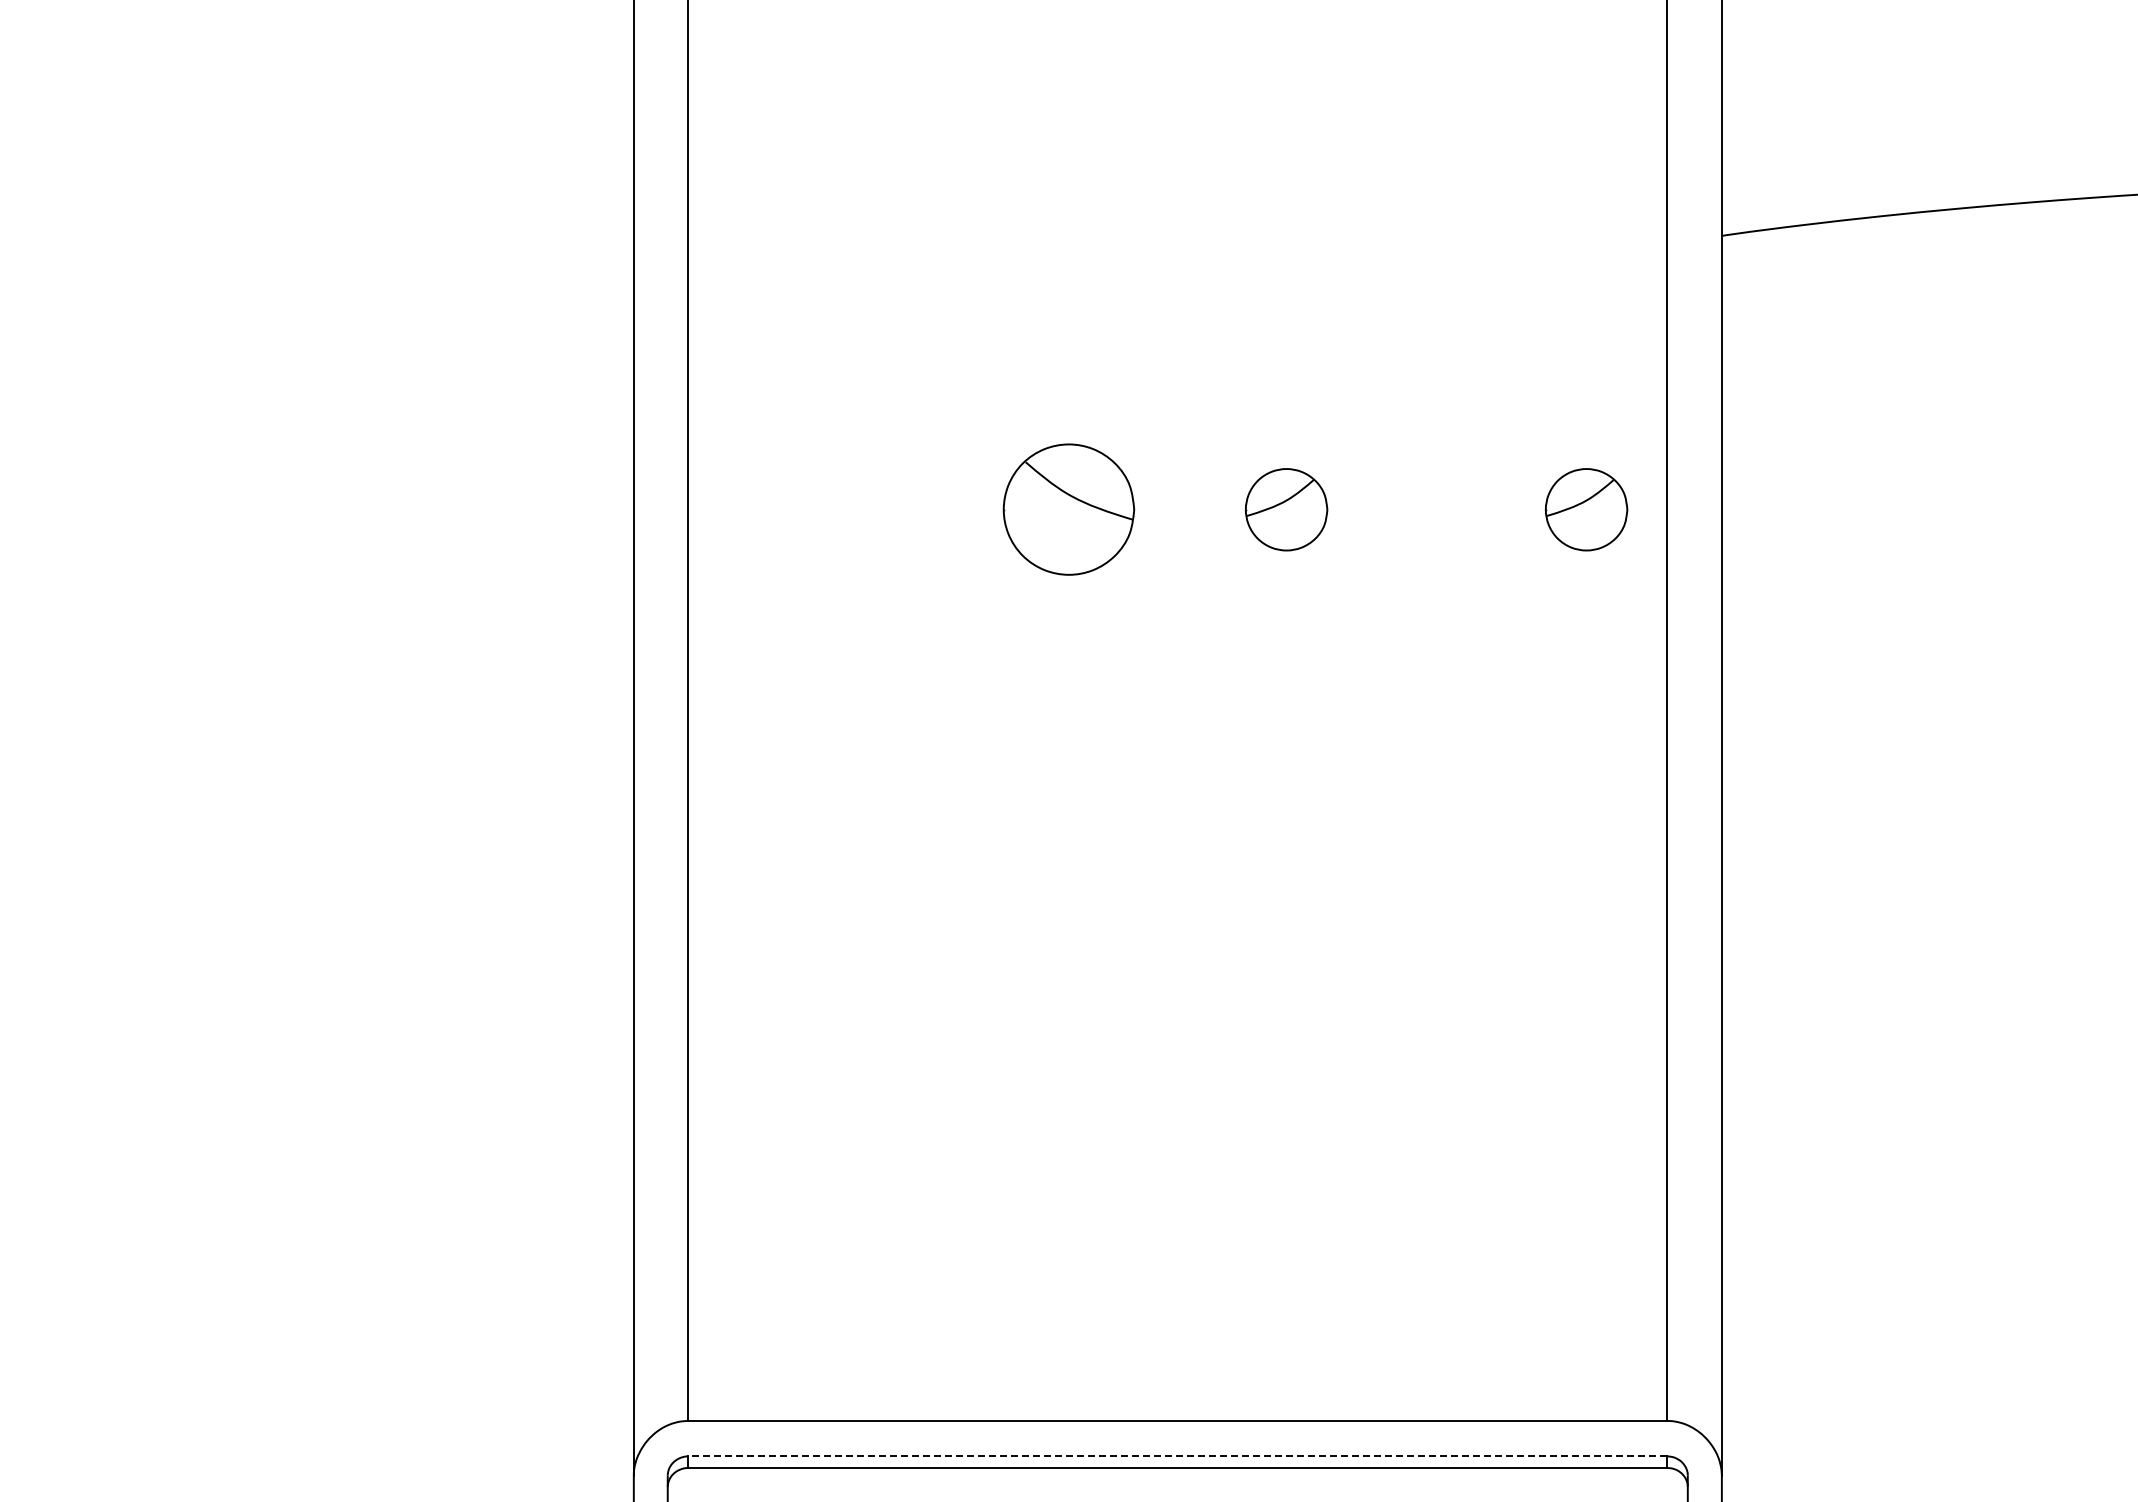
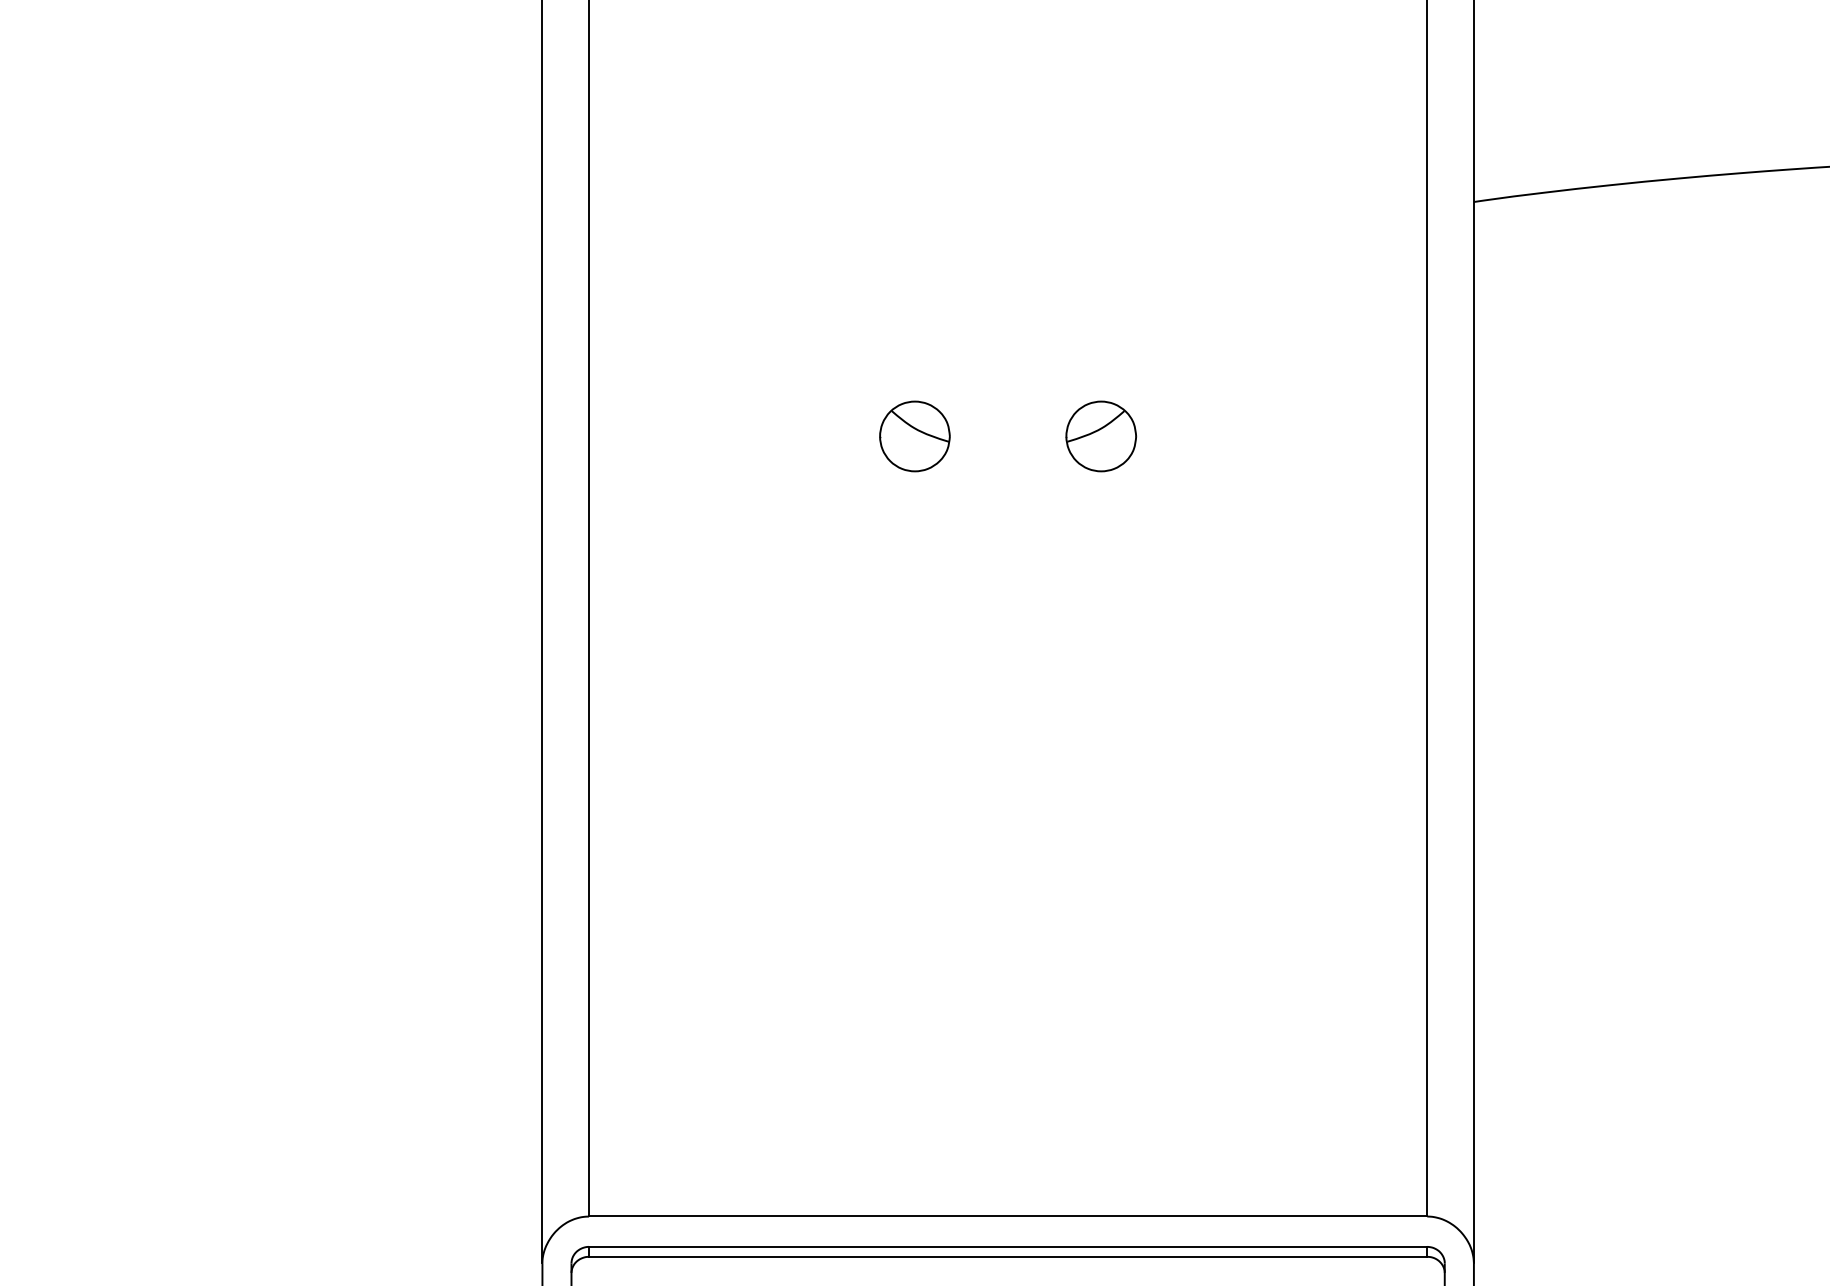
part: (1068, 509) -> (914, 436), size x0.62
part: (1586, 509) -> (1358, 436), removed
line: (1177, 1456) -> (1007, 1246), dashed -> solid

